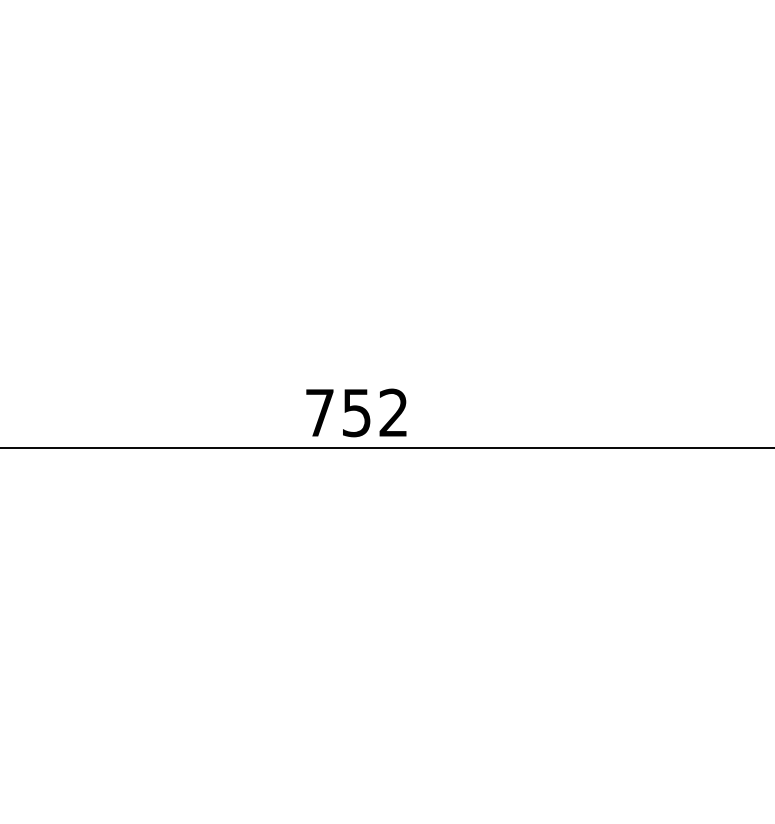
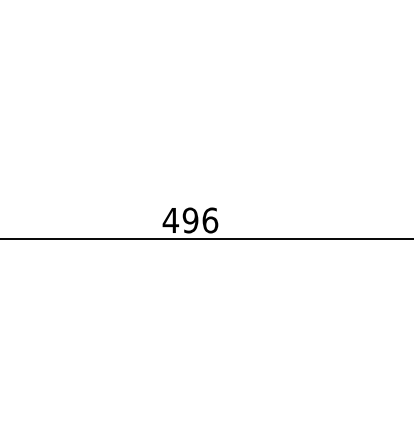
text: (356, 412) -> (190, 220), 752 -> 496

